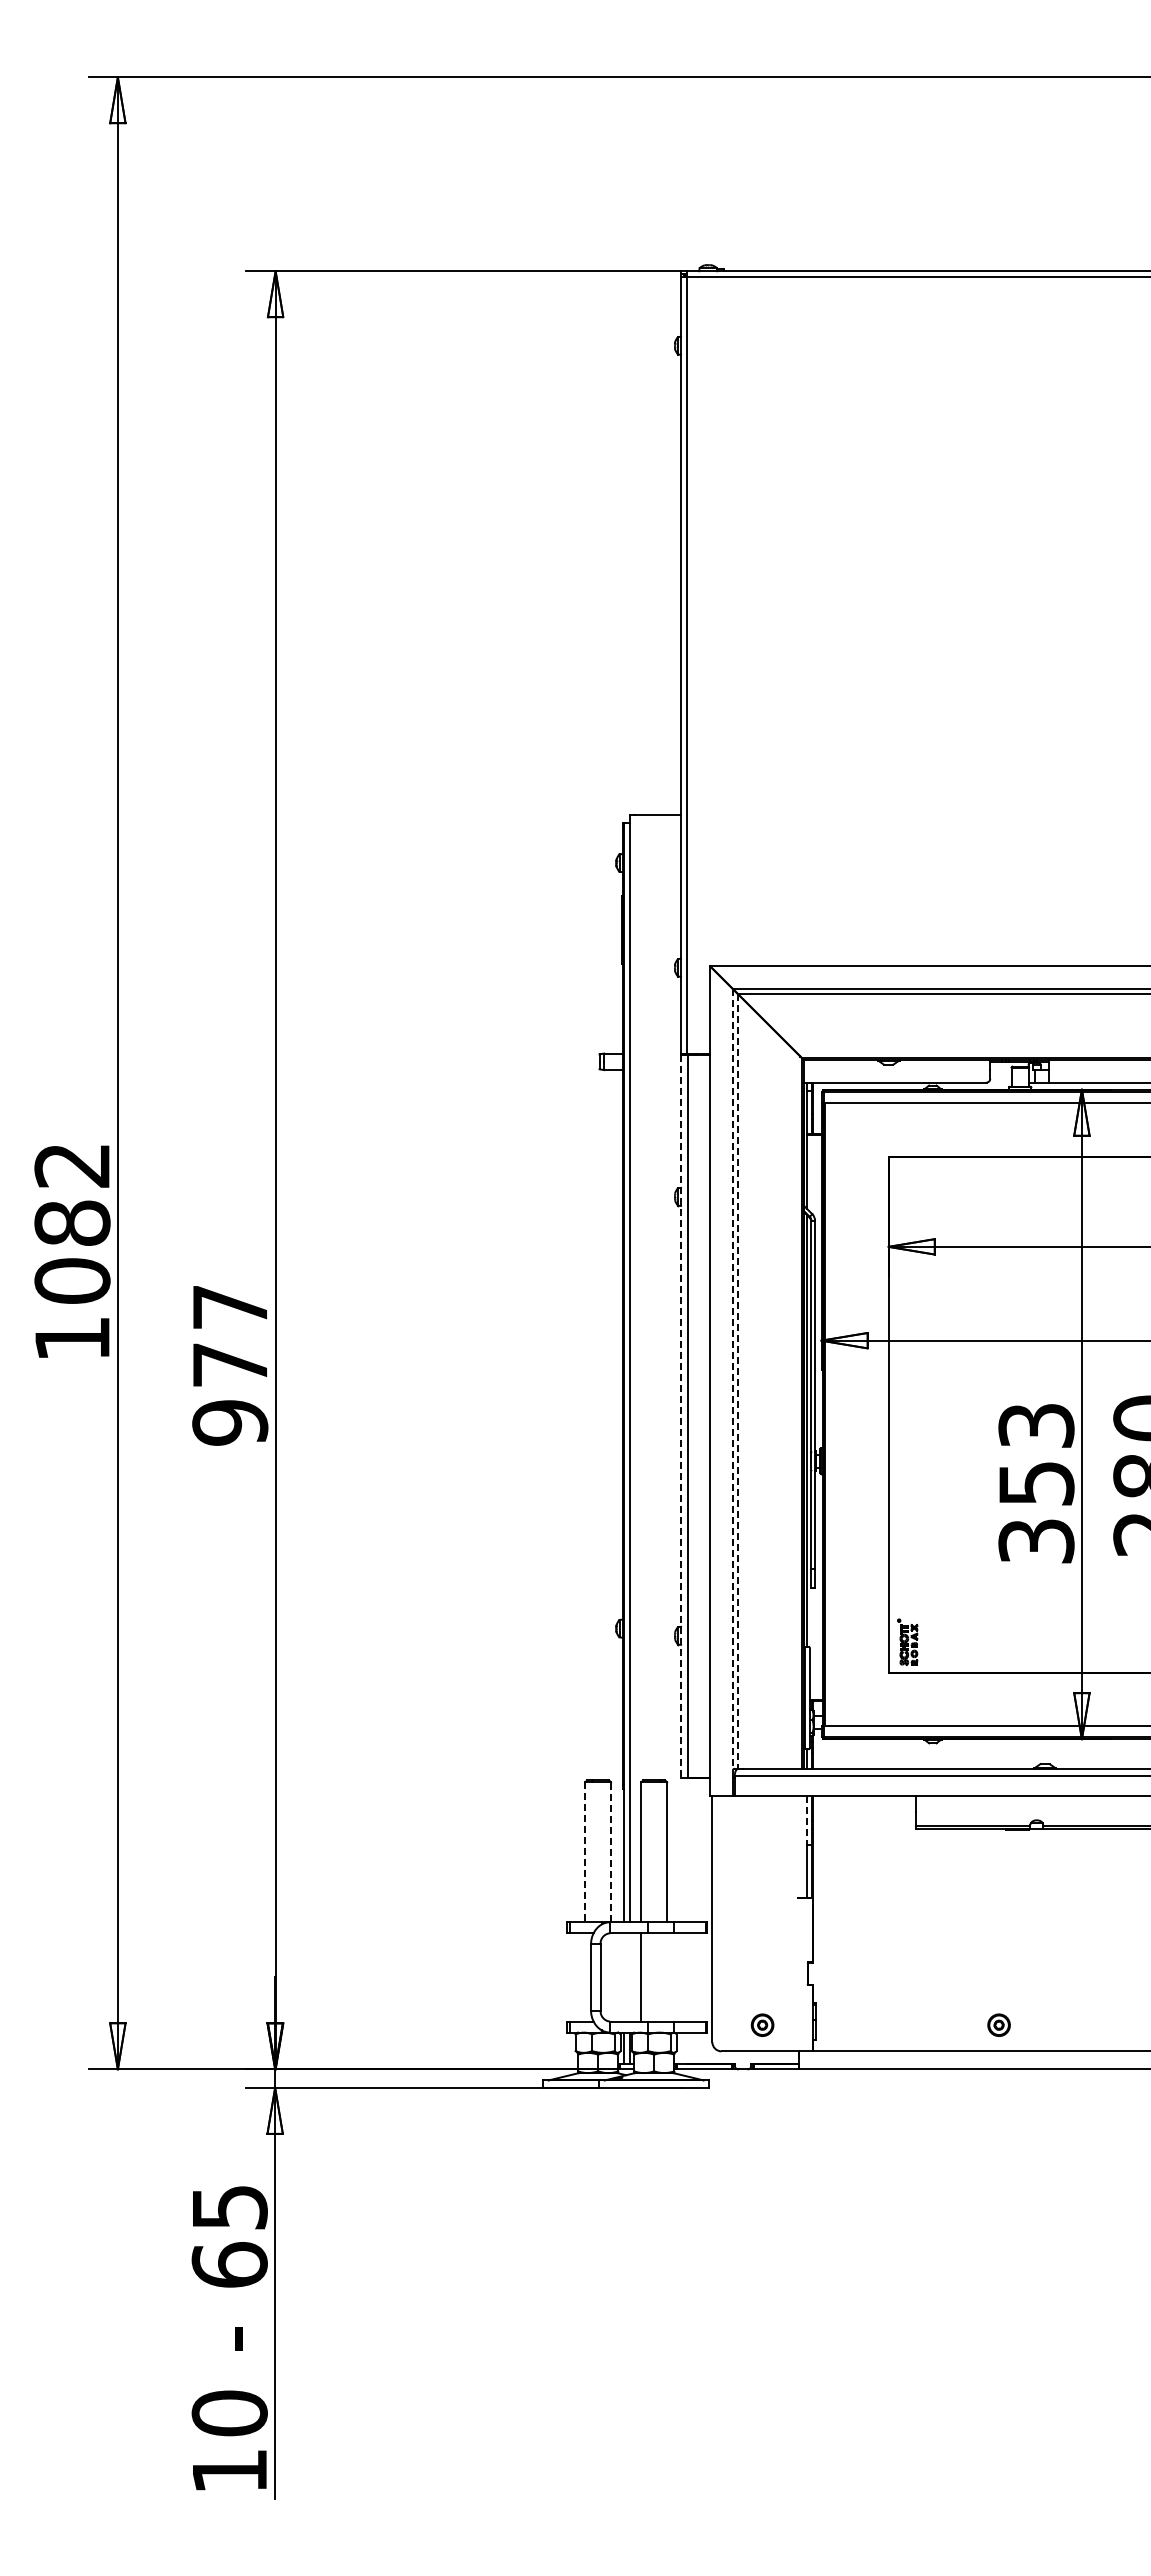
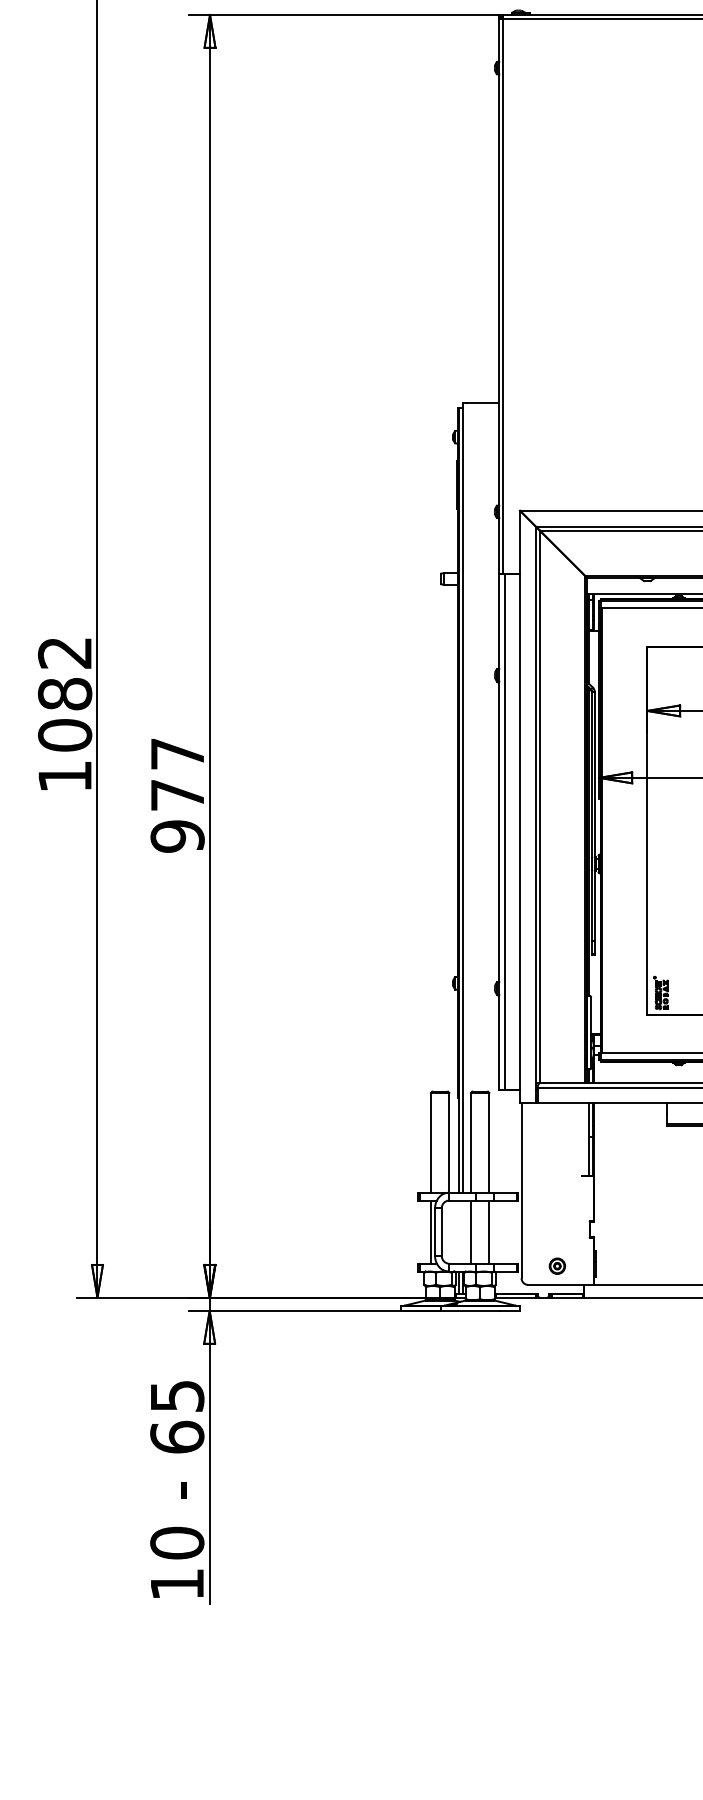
line: (732, 1379) -> (535, 805), dashed -> solid
line: (738, 1381) -> (540, 807), dashed -> solid
line: (681, 1416) -> (499, 831), dashed -> solid
line: (806, 1821) -> (588, 1120), dashed -> solid
line: (585, 1852) -> (431, 1143), dashed -> solid
line: (611, 1852) -> (449, 1143), dashed -> solid
line: (585, 1977) -> (431, 1232), added
line: (667, 1977) -> (489, 1232), added

